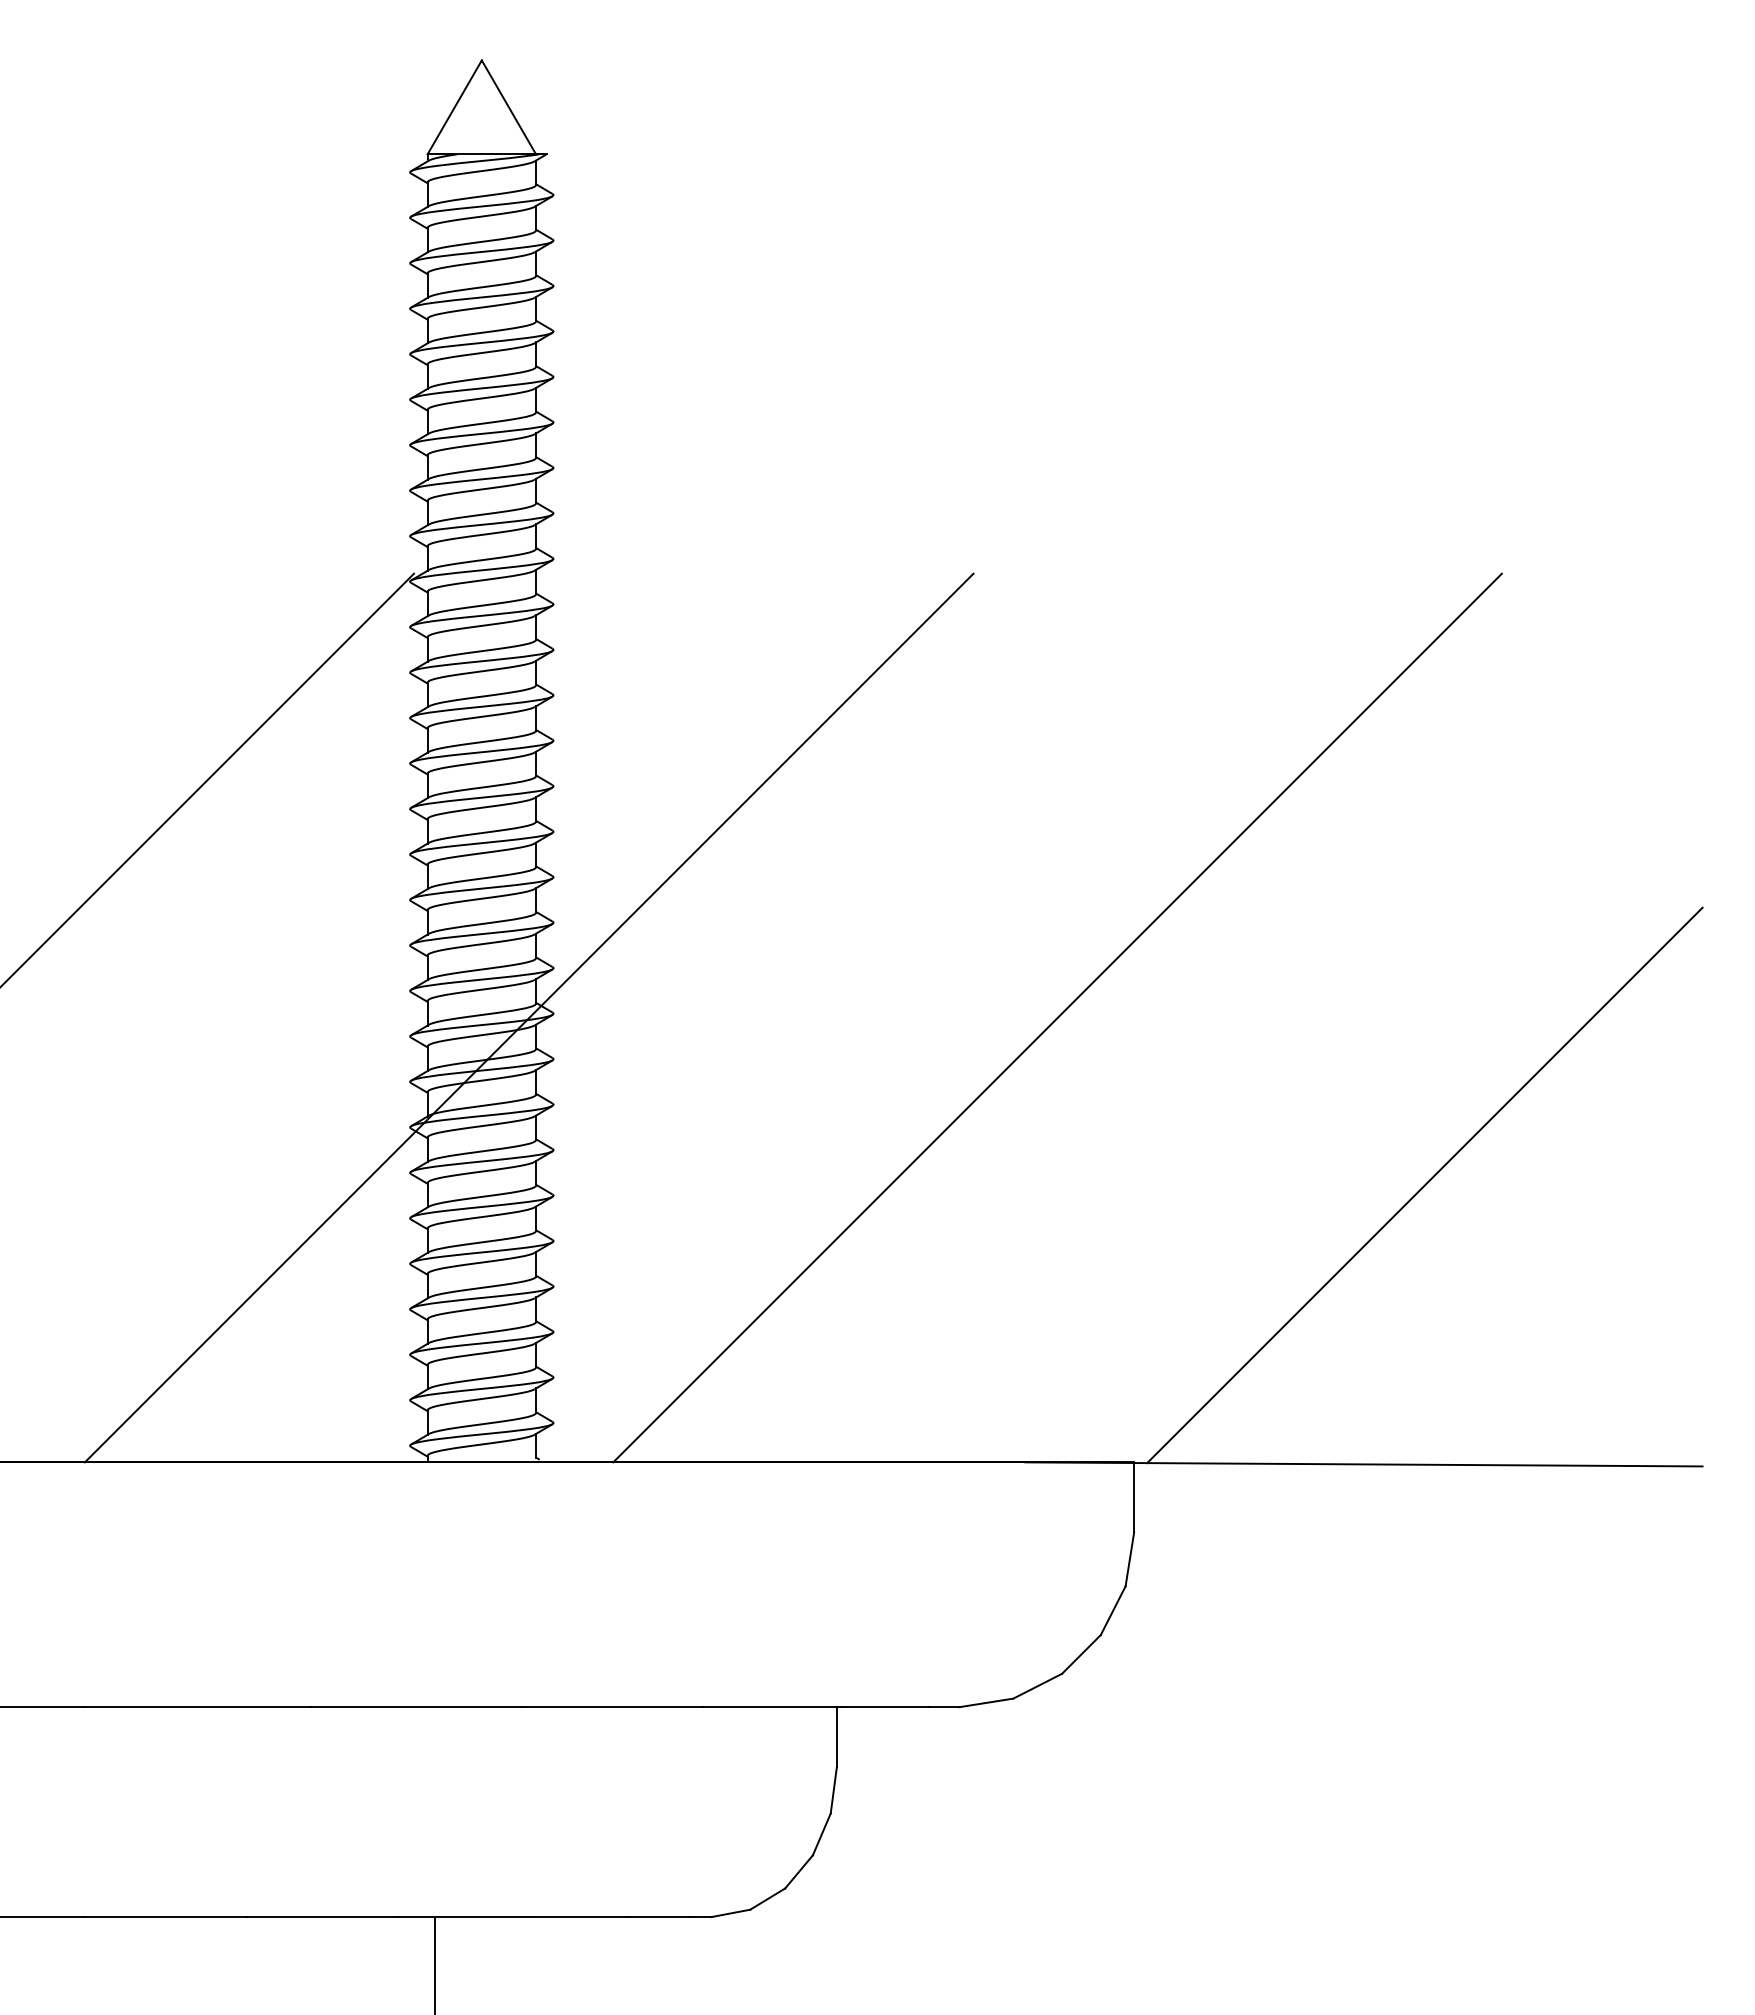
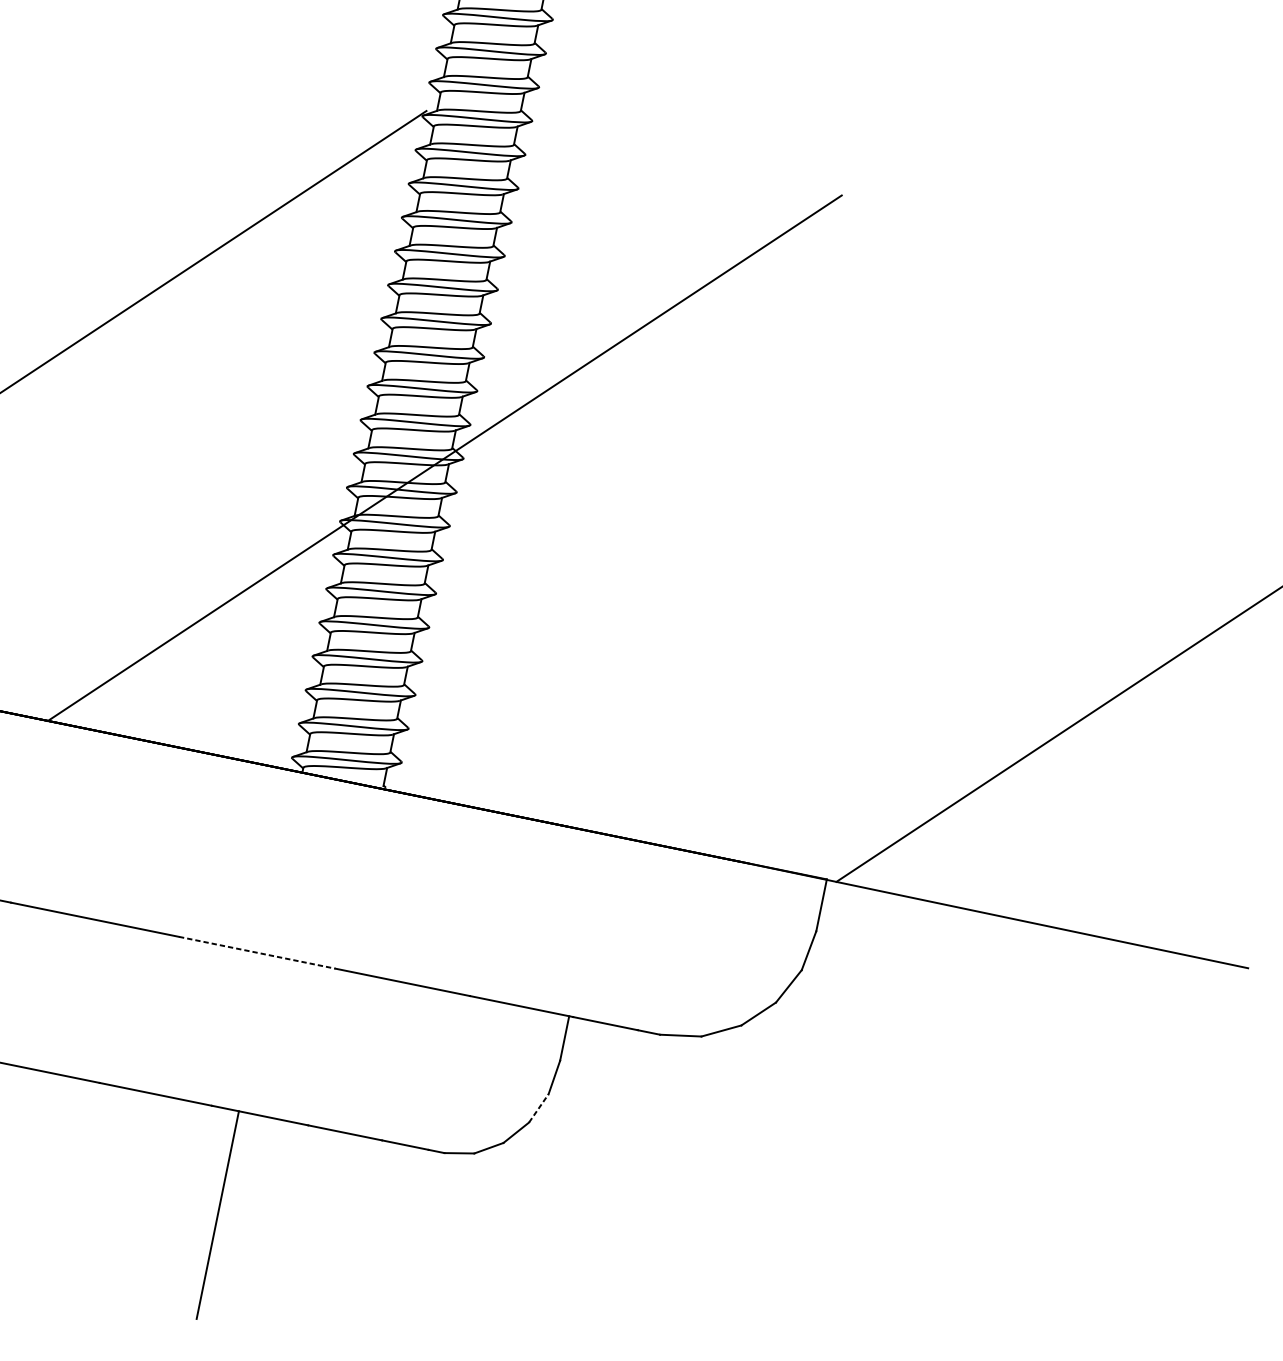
line: (1057, 1017) -> (837, 537), removed
line: (417, 1707) -> (257, 953), solid -> dashed
line: (821, 1834) -> (538, 1108), solid -> dashed

